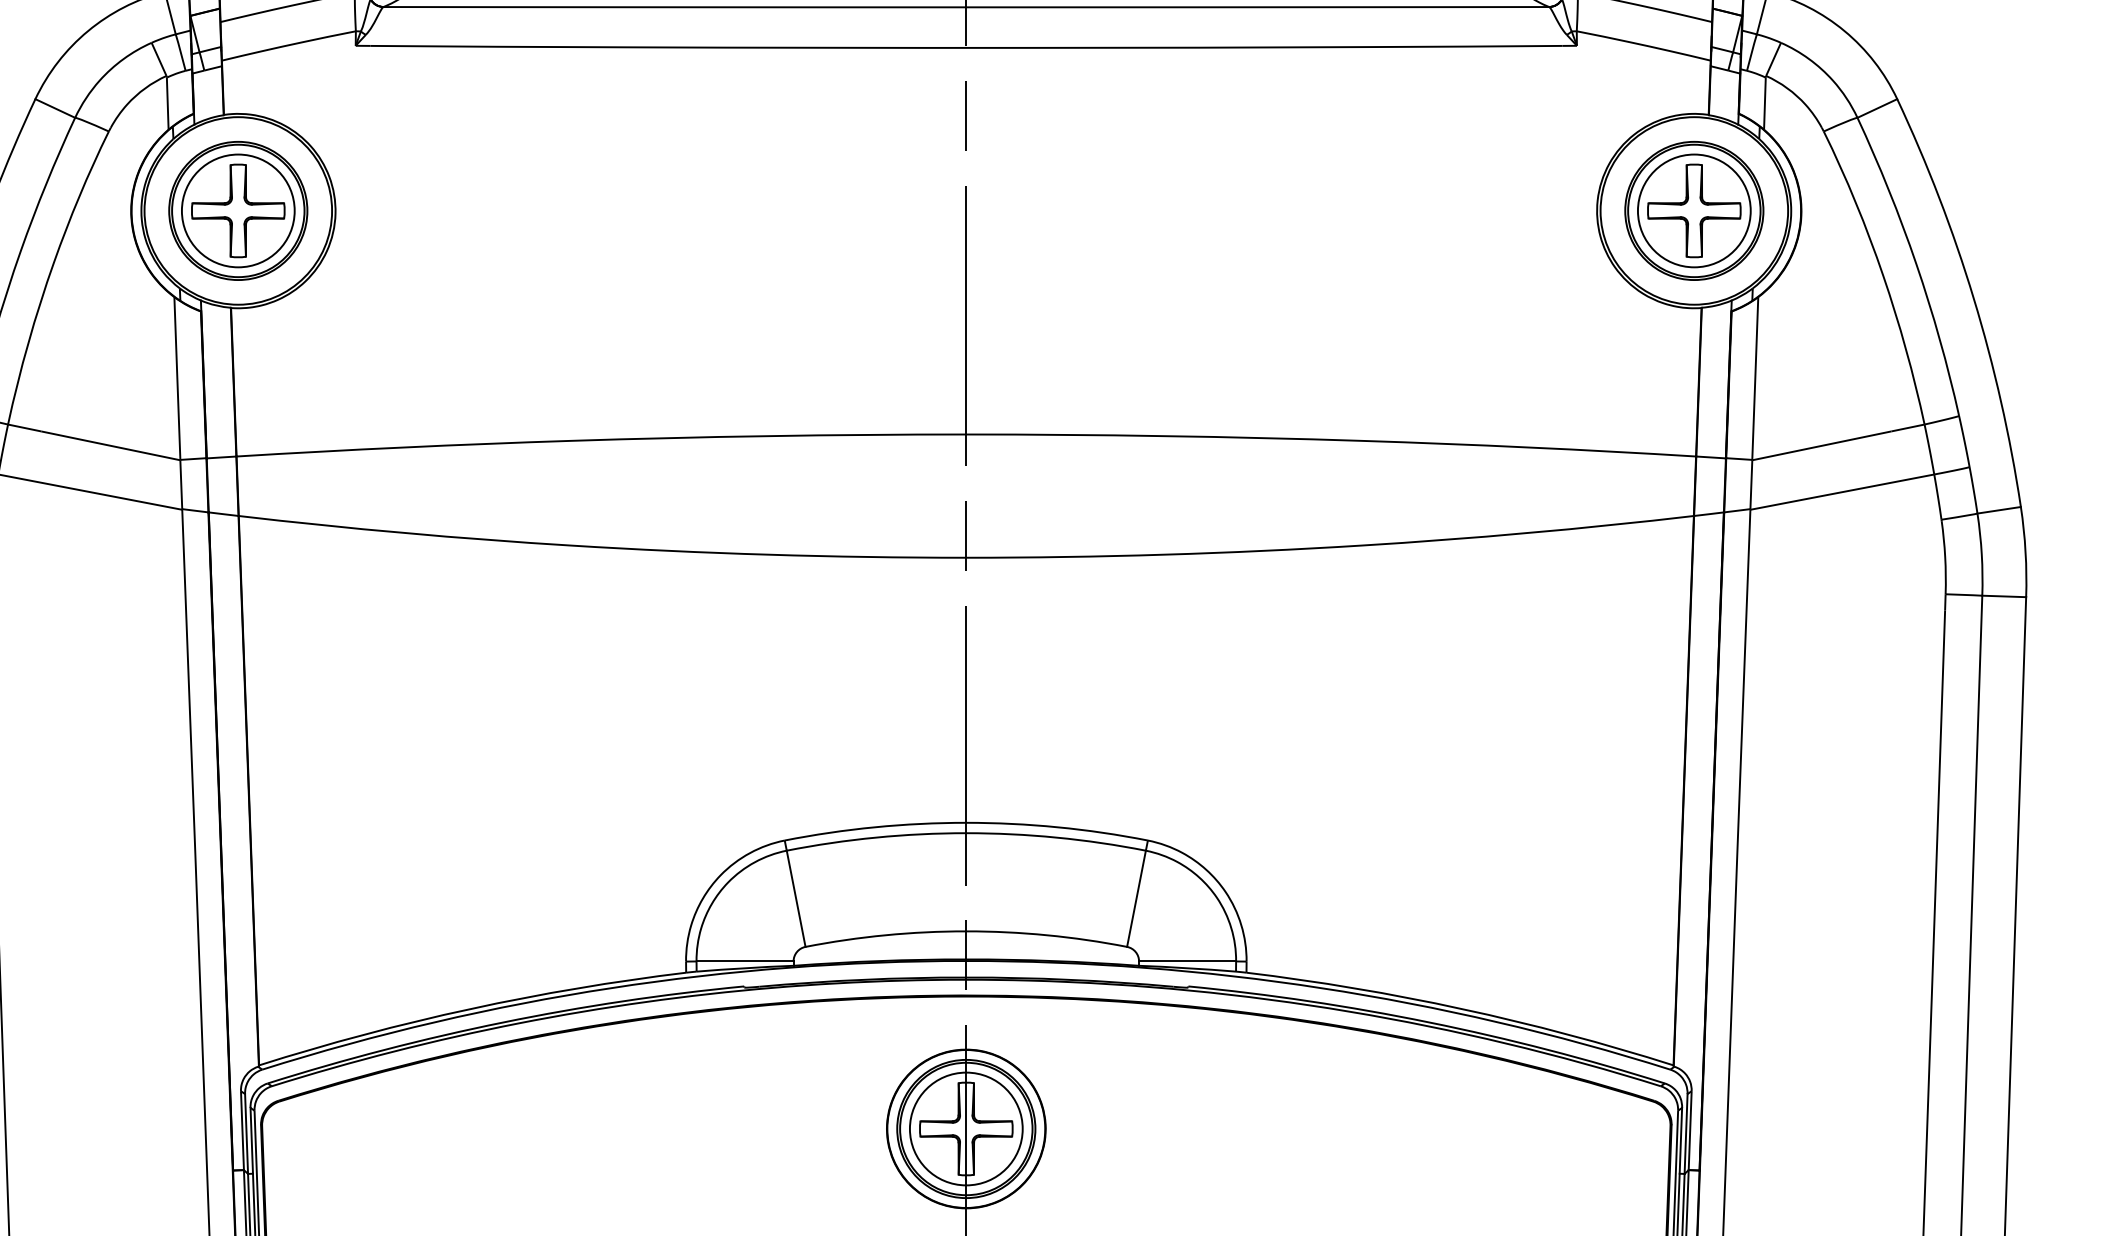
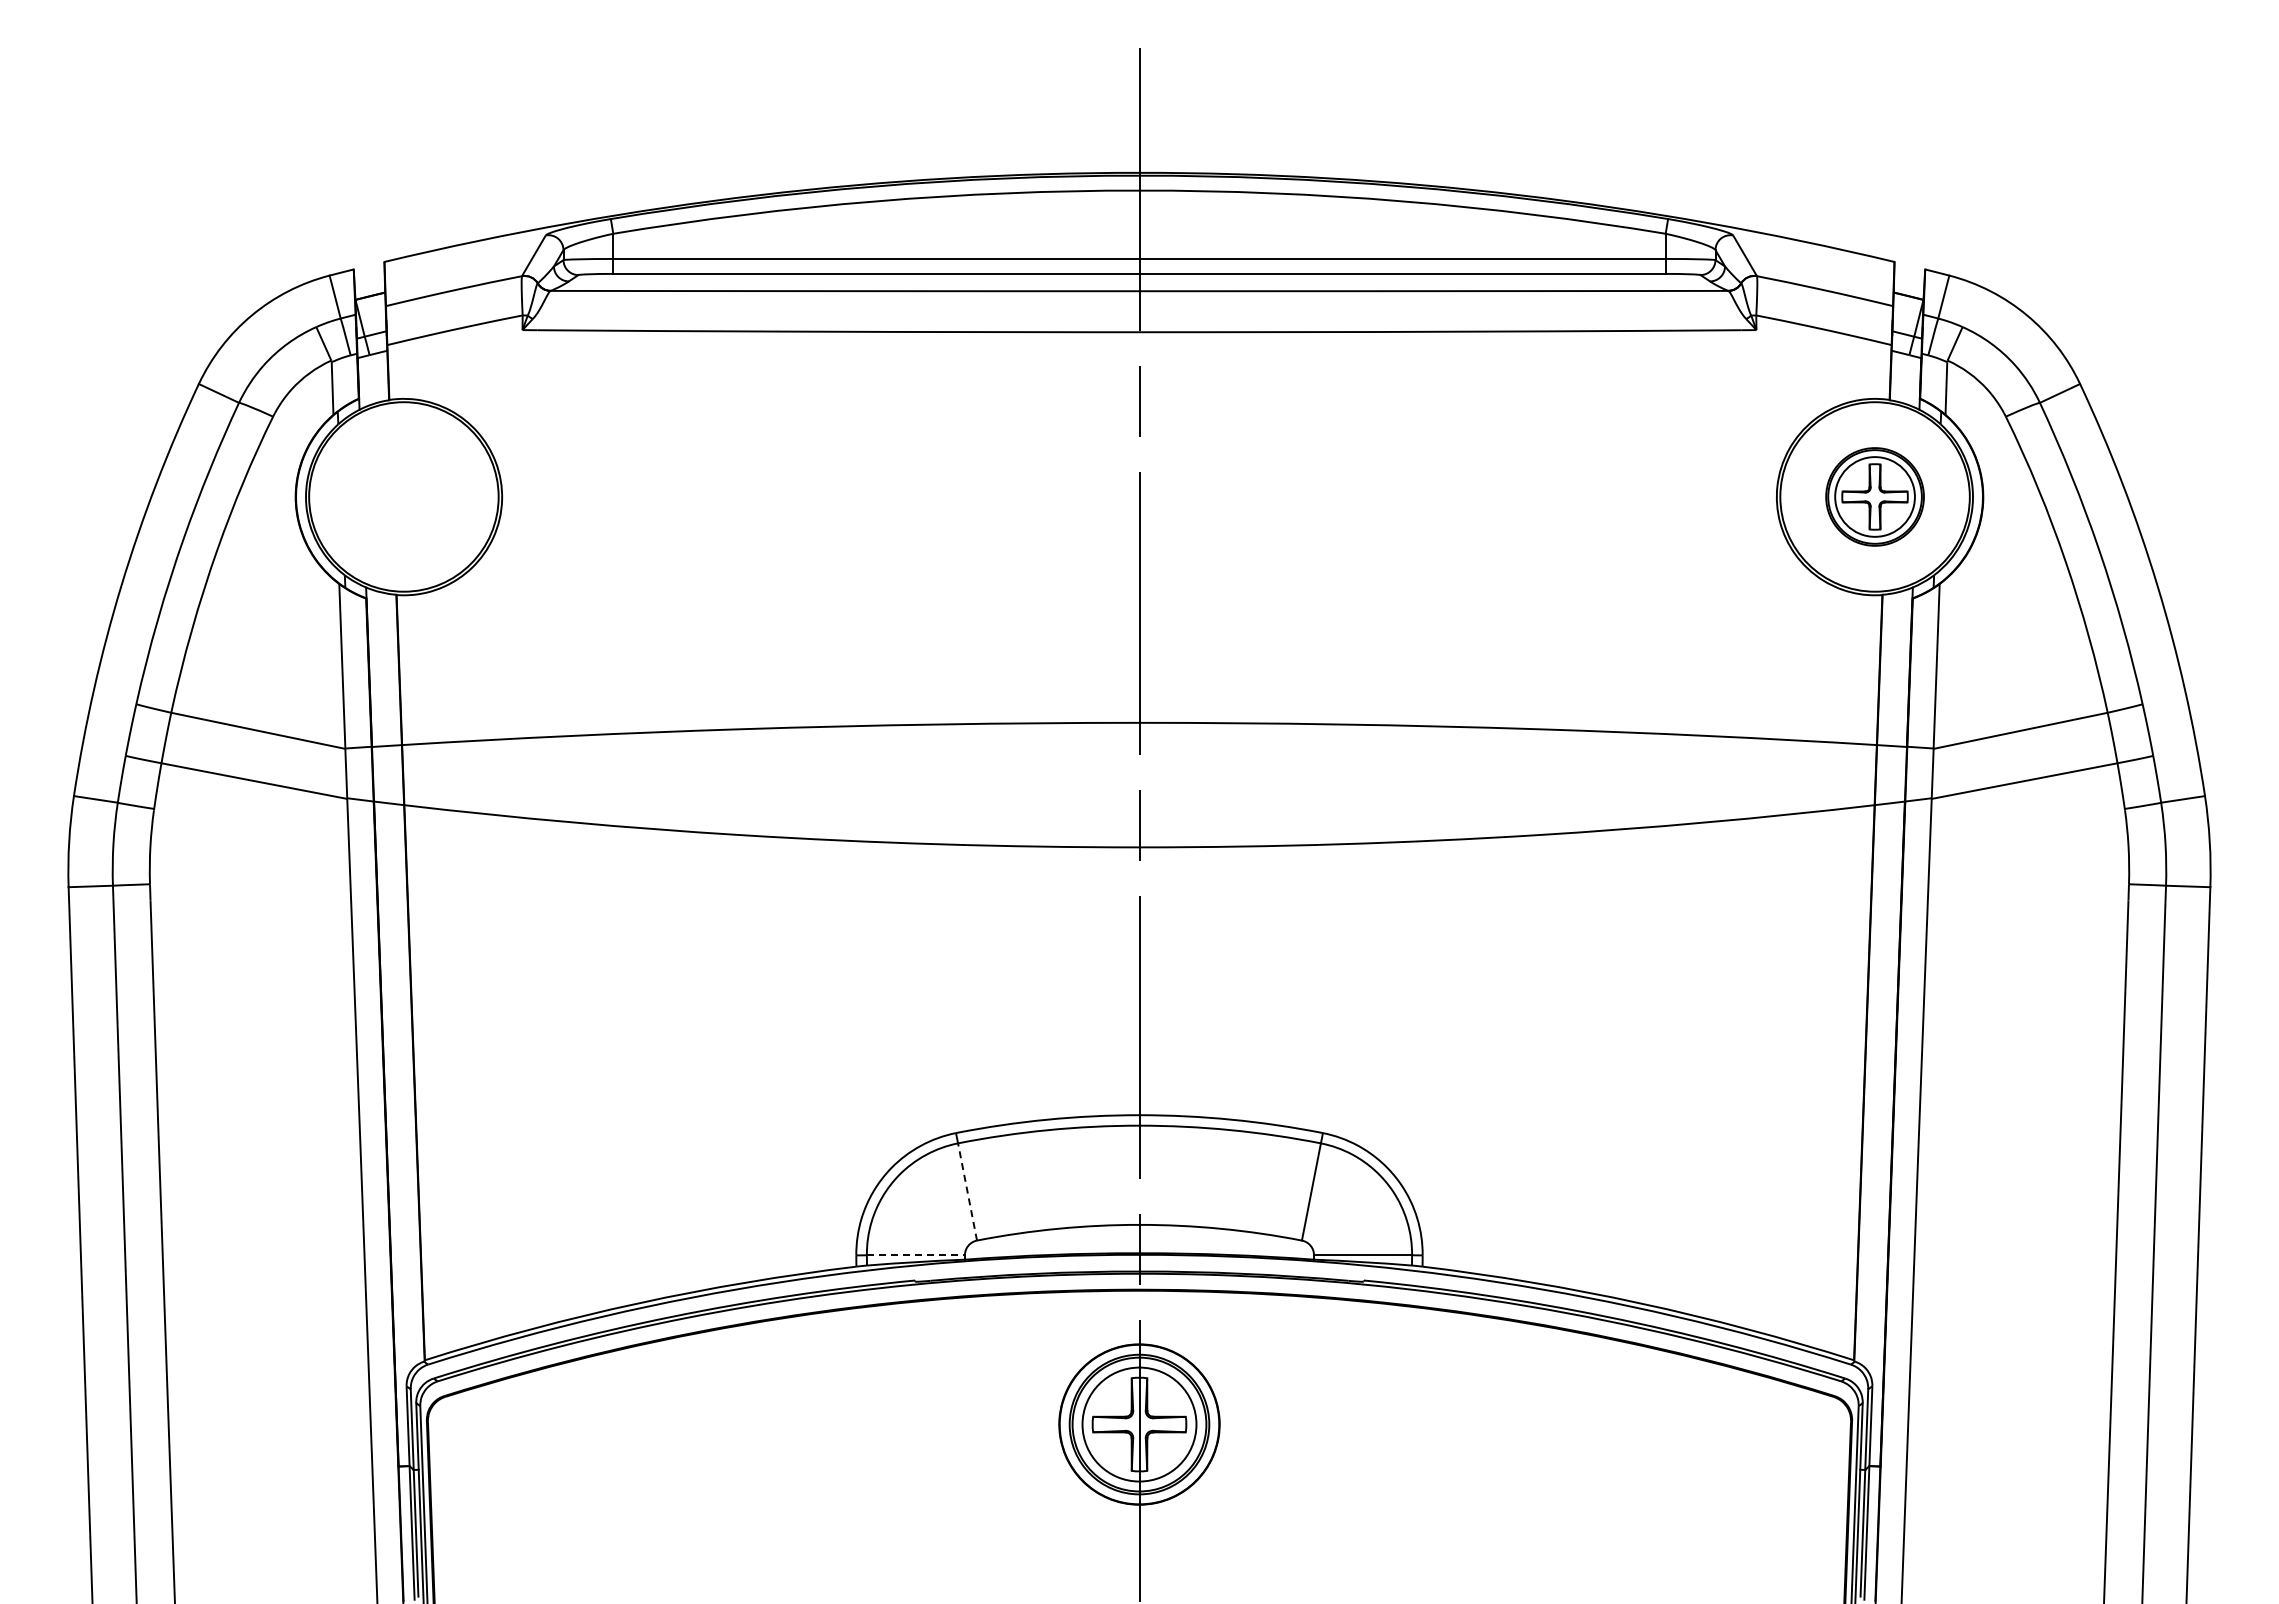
part: (237, 210) -> (403, 496), removed
part: (1693, 210) -> (1874, 496), size x0.7
line: (796, 898) -> (967, 1191), solid -> dashed
line: (745, 961) -> (916, 1255), solid -> dashed

